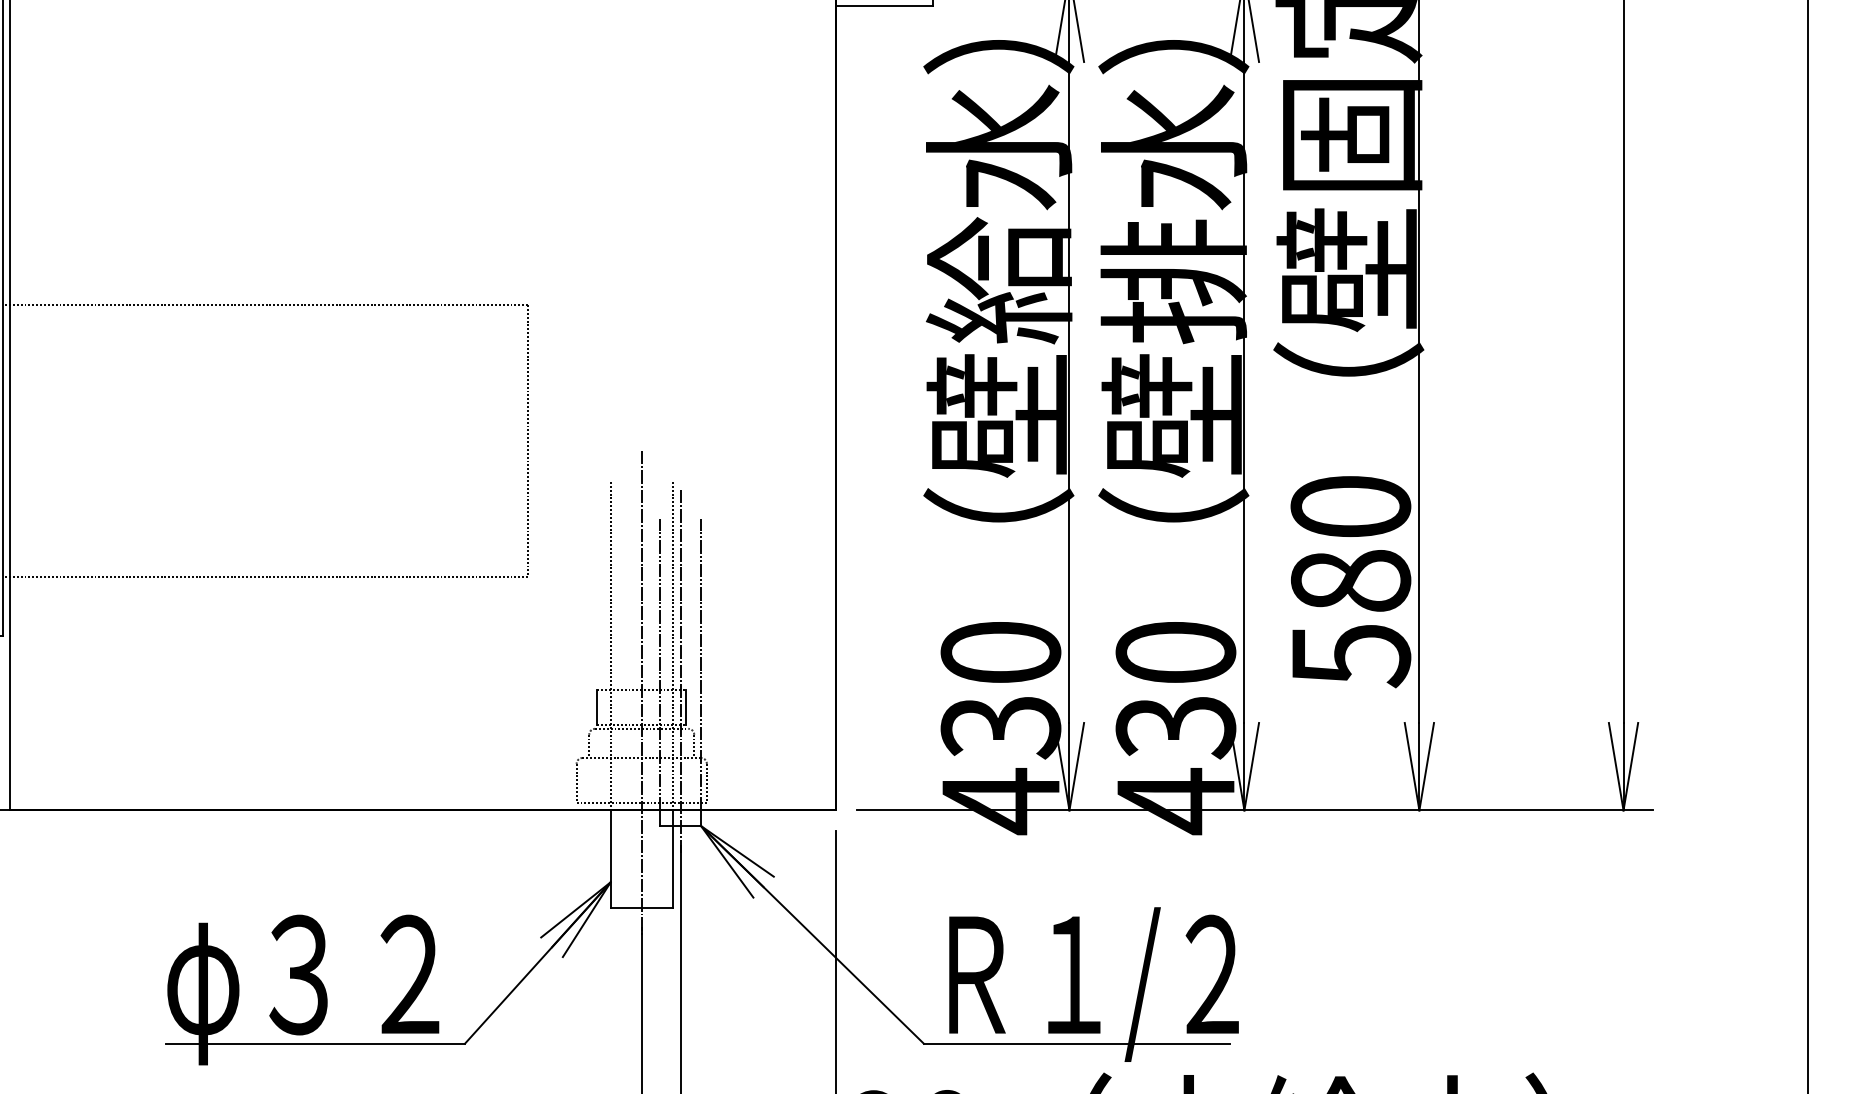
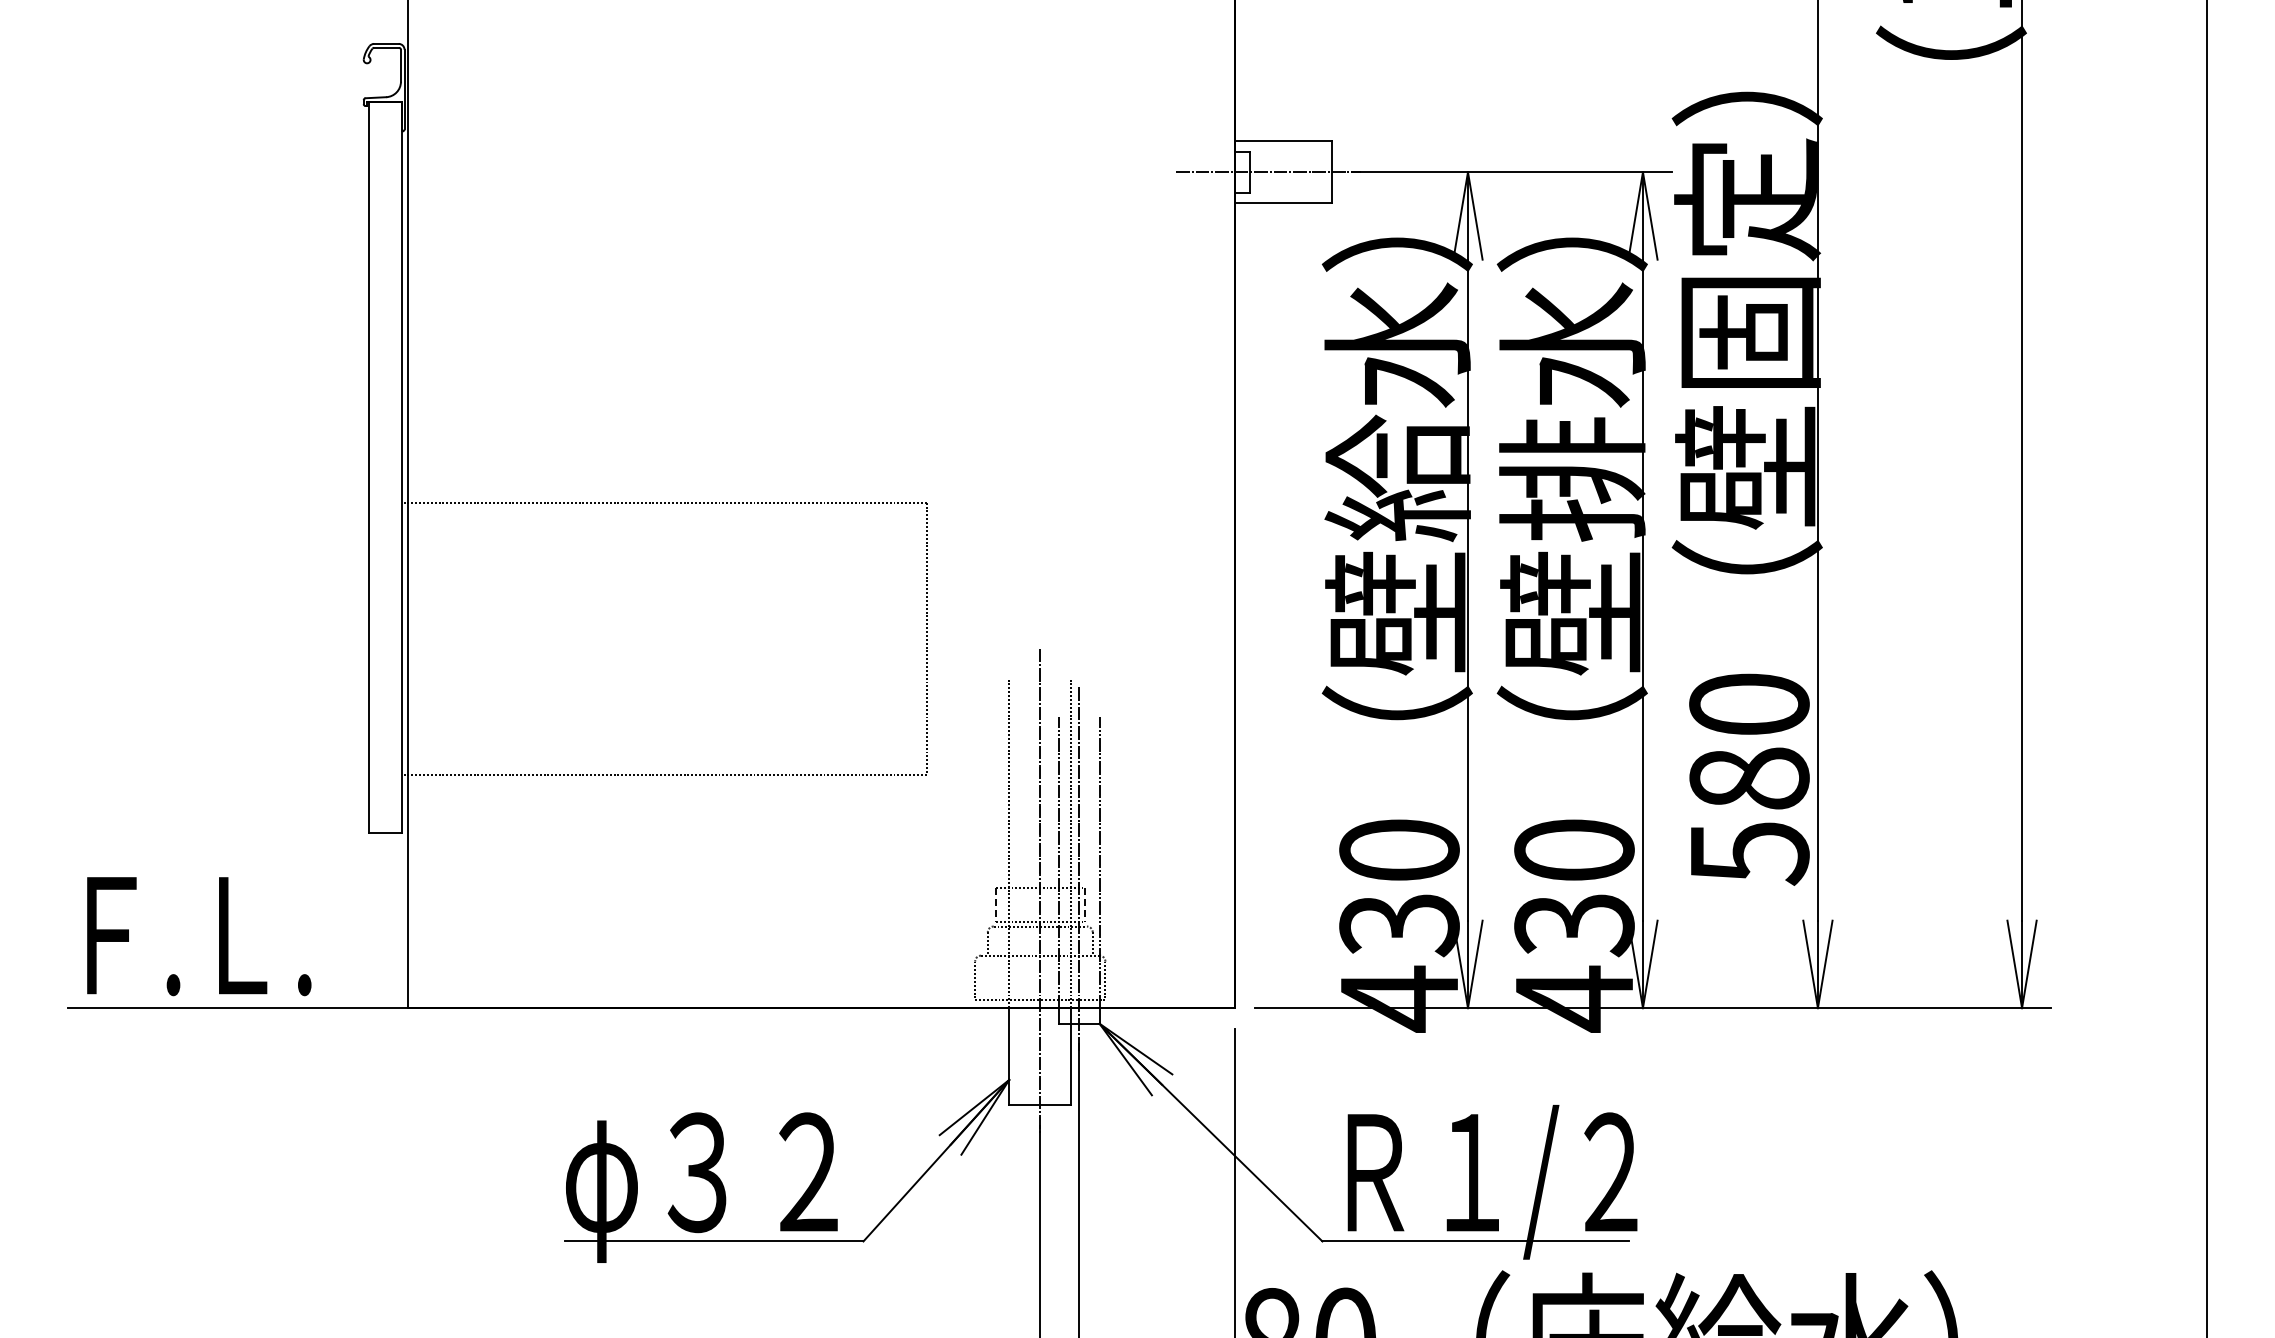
line: (596, 707) -> (995, 905), solid -> dashed
line: (685, 707) -> (1084, 905), solid -> dashed

